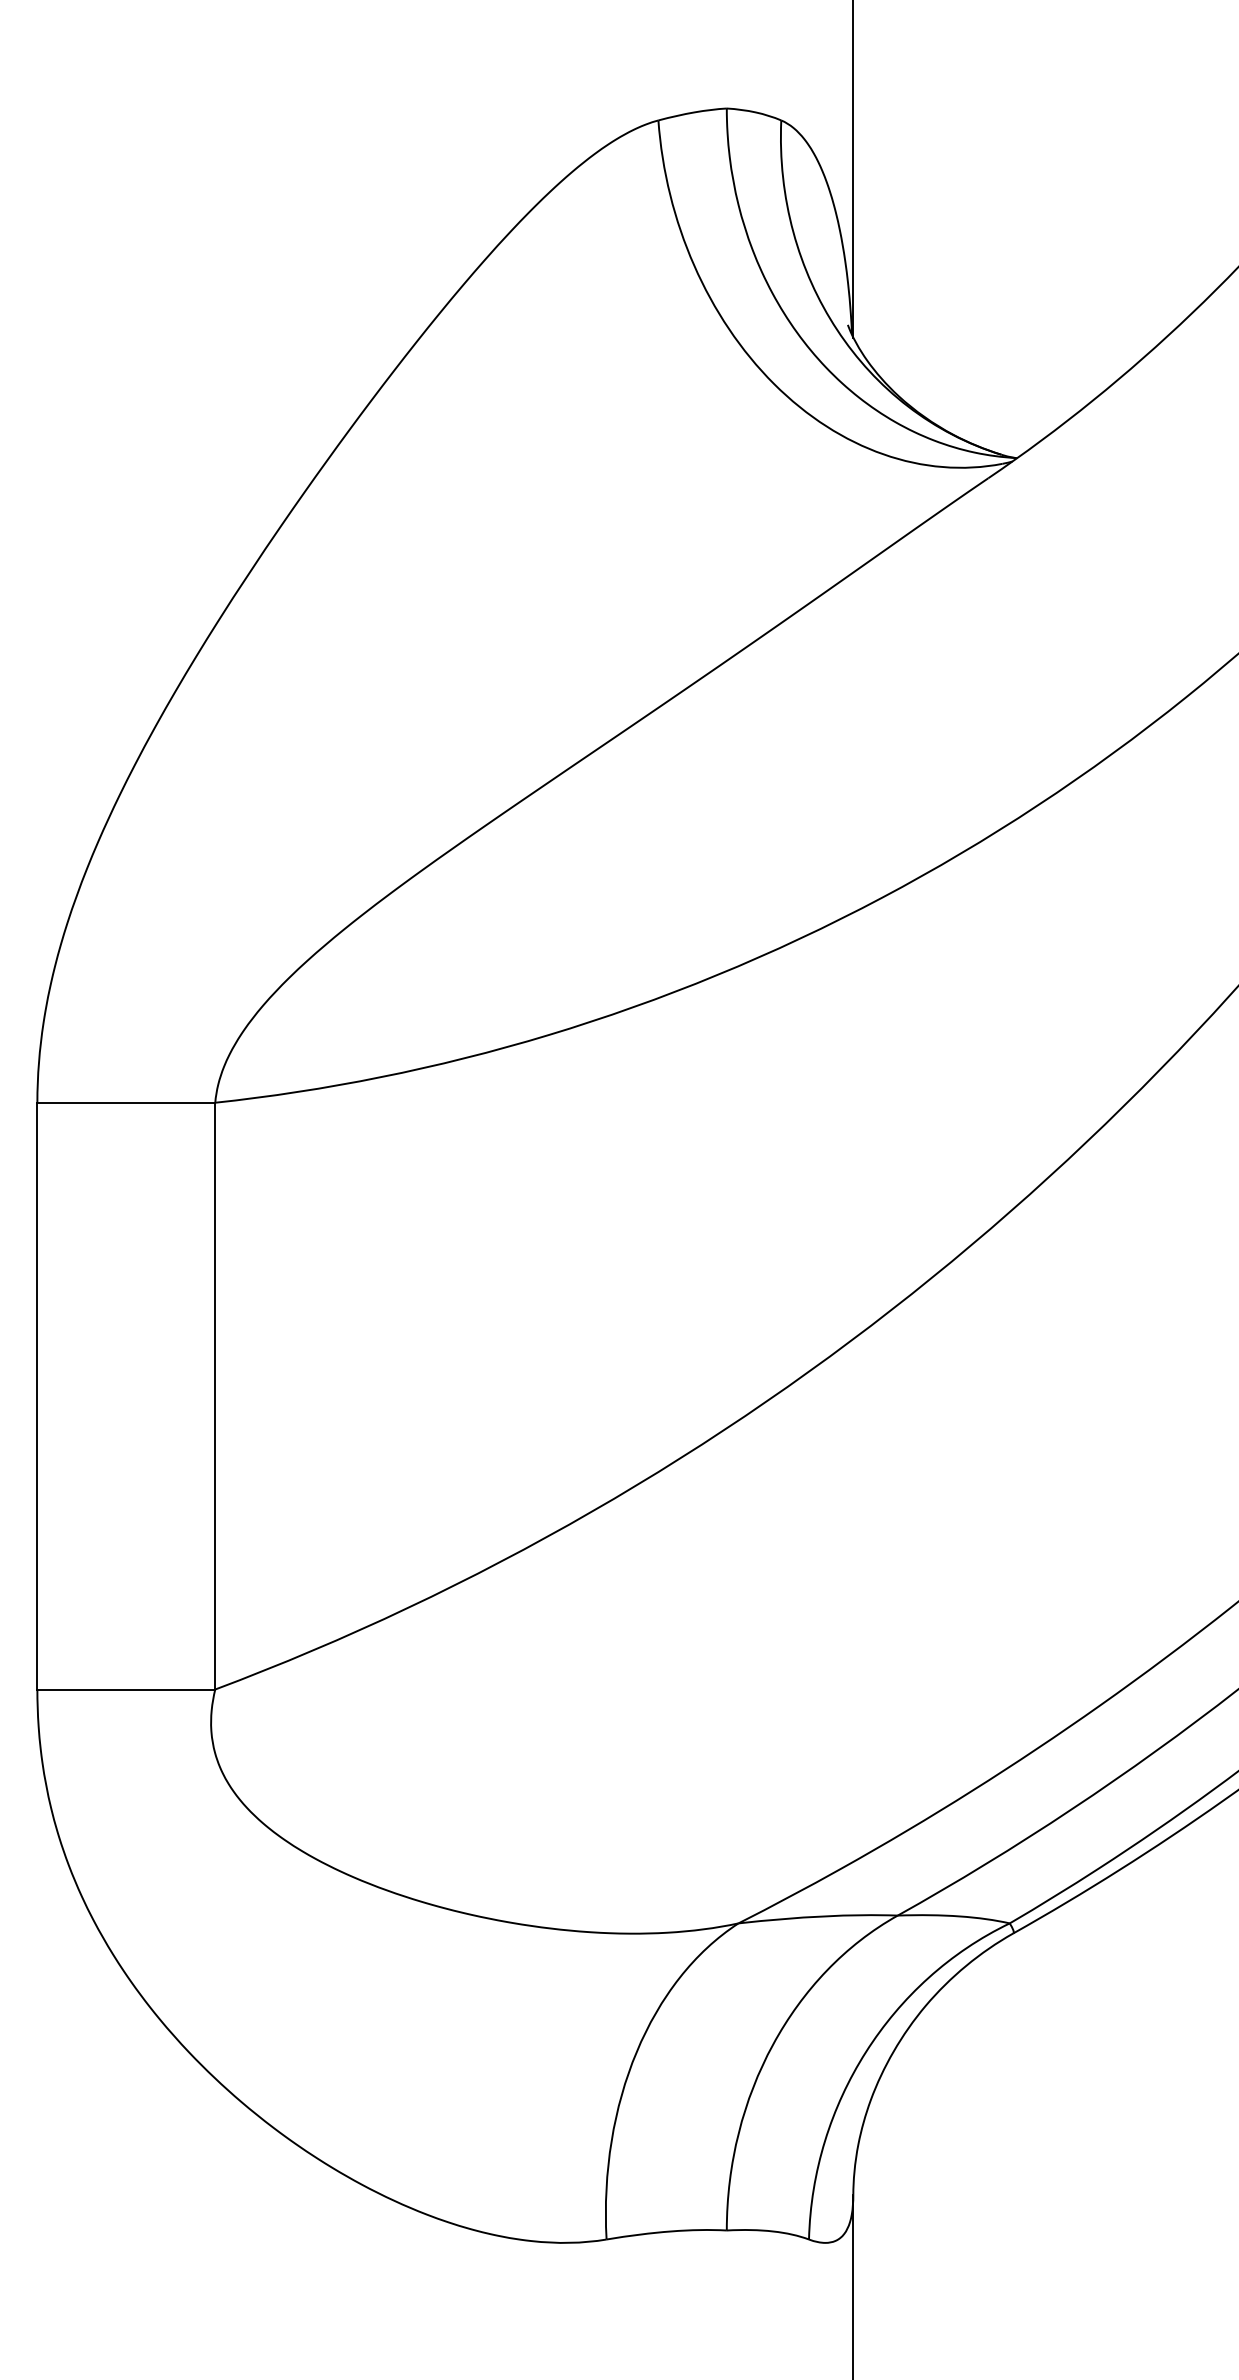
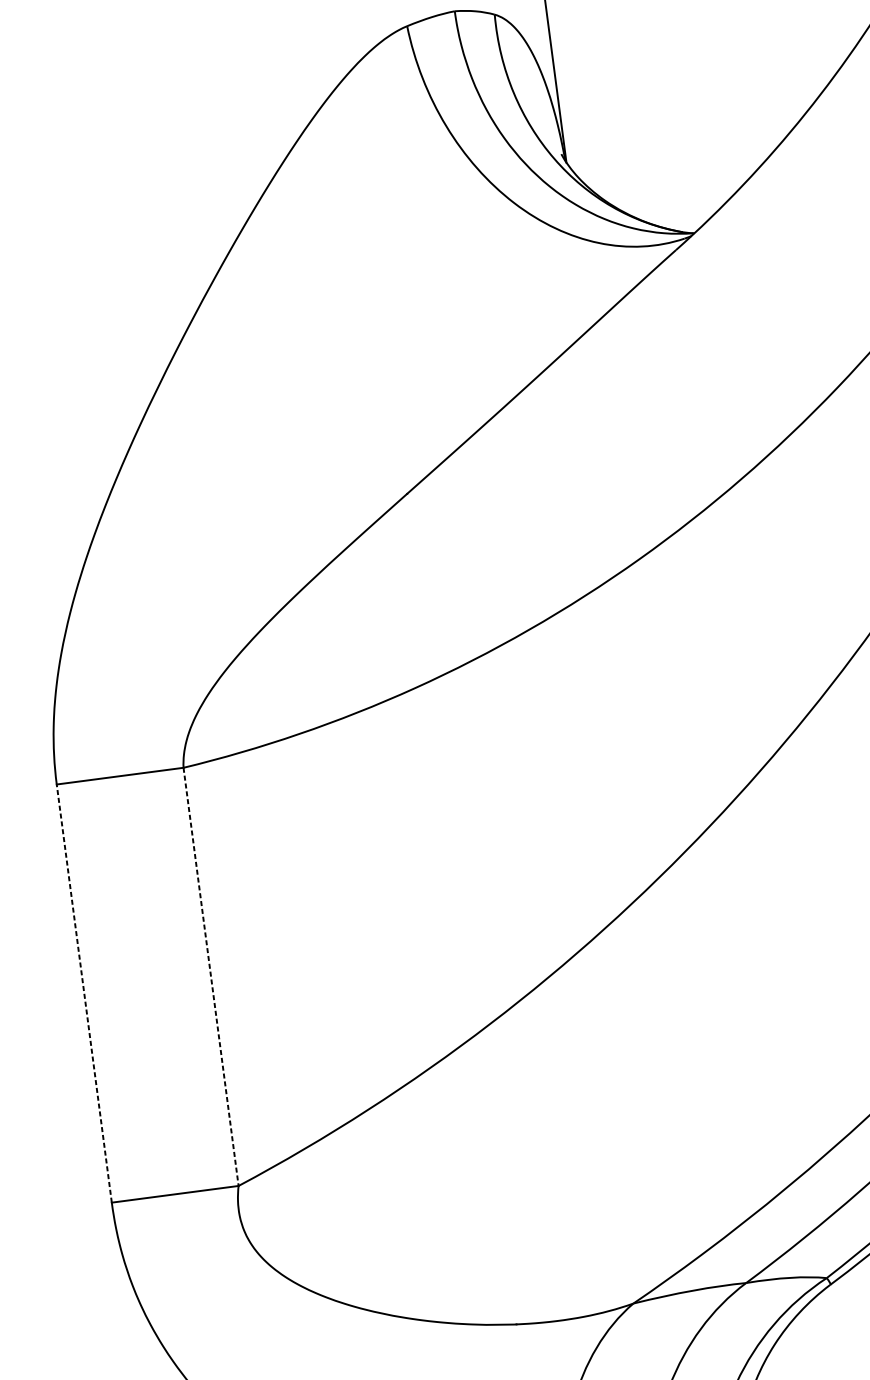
line: (37, 1395) -> (84, 993), solid -> dashed
line: (215, 1396) -> (211, 977), solid -> dashed

